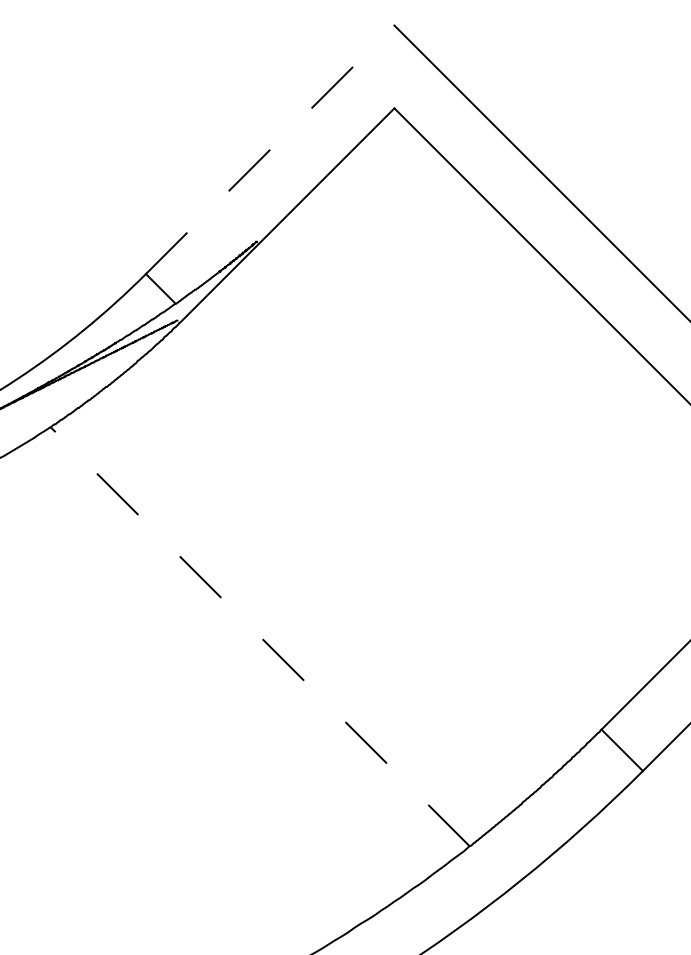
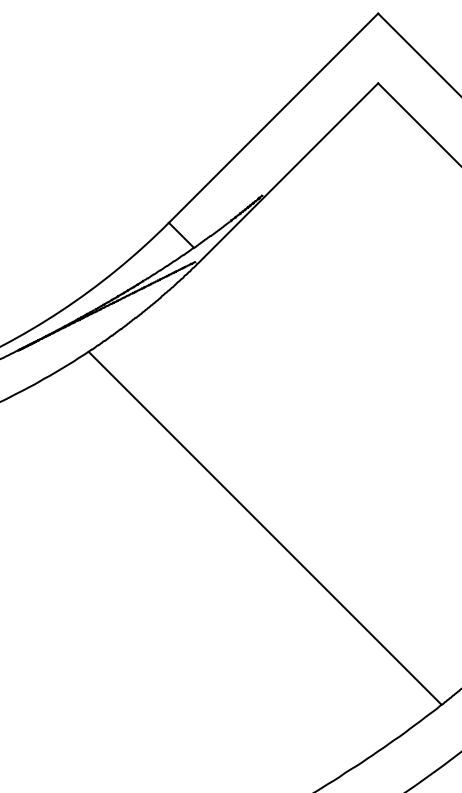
line: (270, 149) -> (273, 117), dashed -> solid
line: (259, 636) -> (264, 528), dashed -> solid

